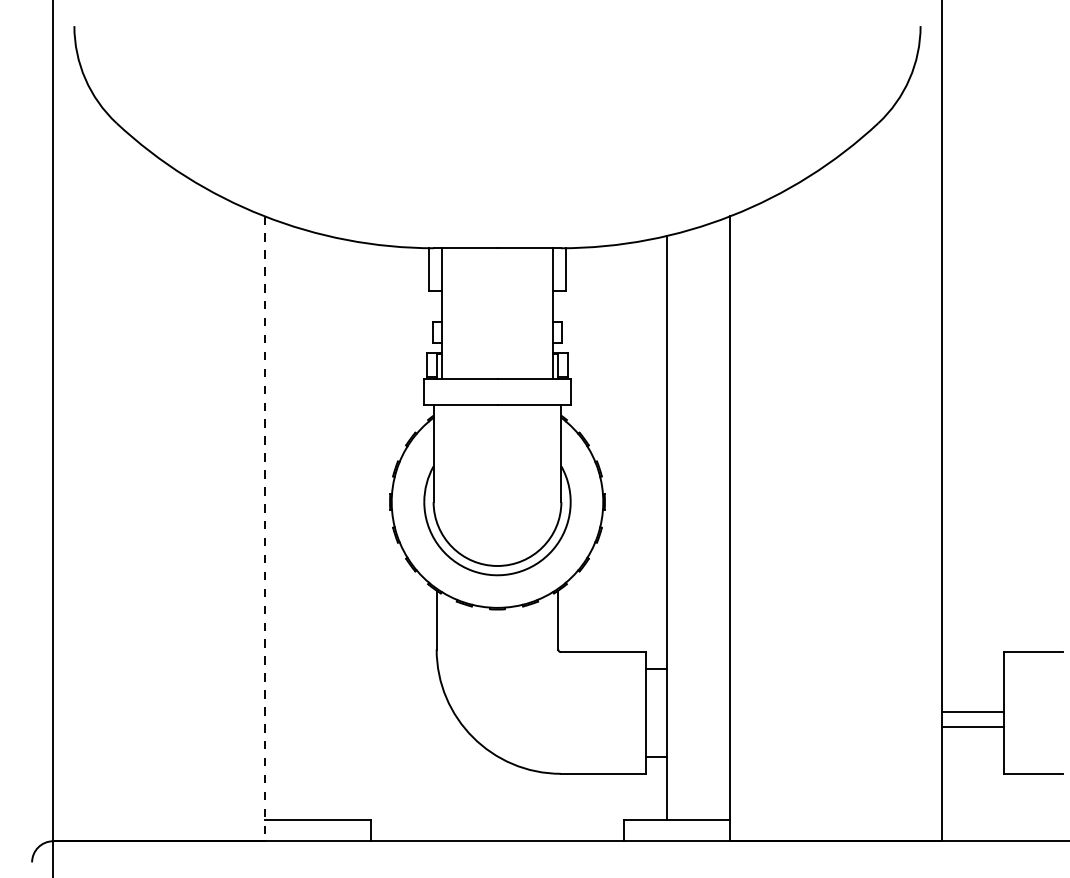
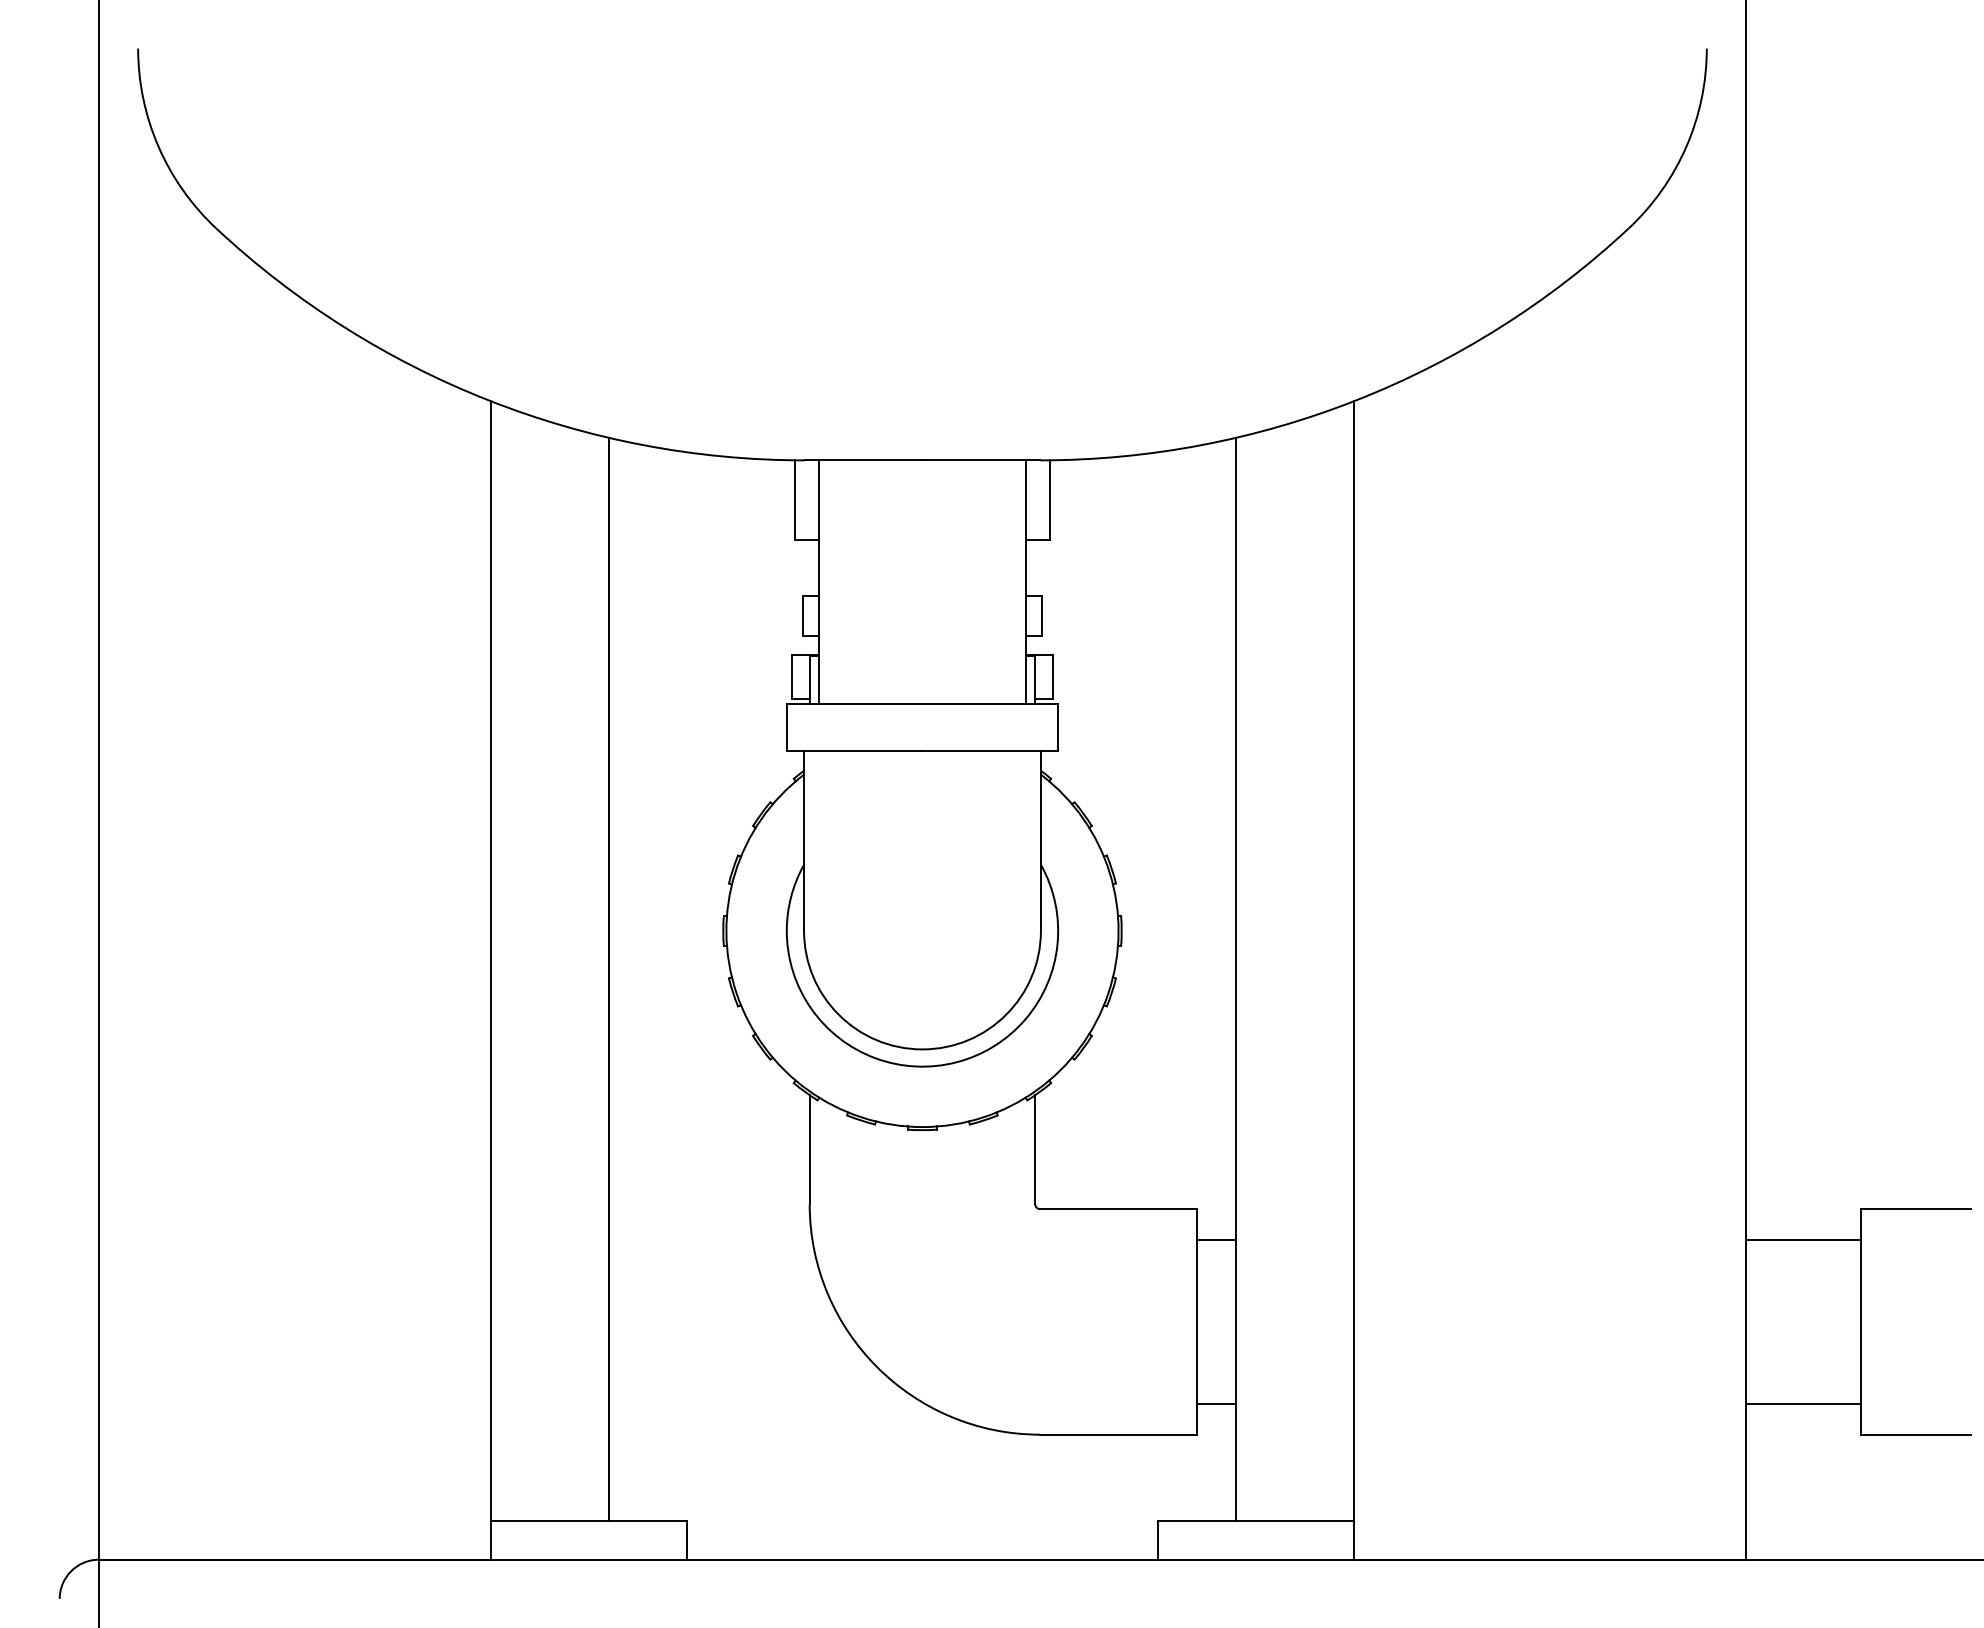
line: (328, 528) -> (609, 979), added
line: (264, 529) -> (490, 981), dashed -> solid
line: (972, 711) -> (1803, 1239), moved
line: (972, 727) -> (1803, 1404), moved

